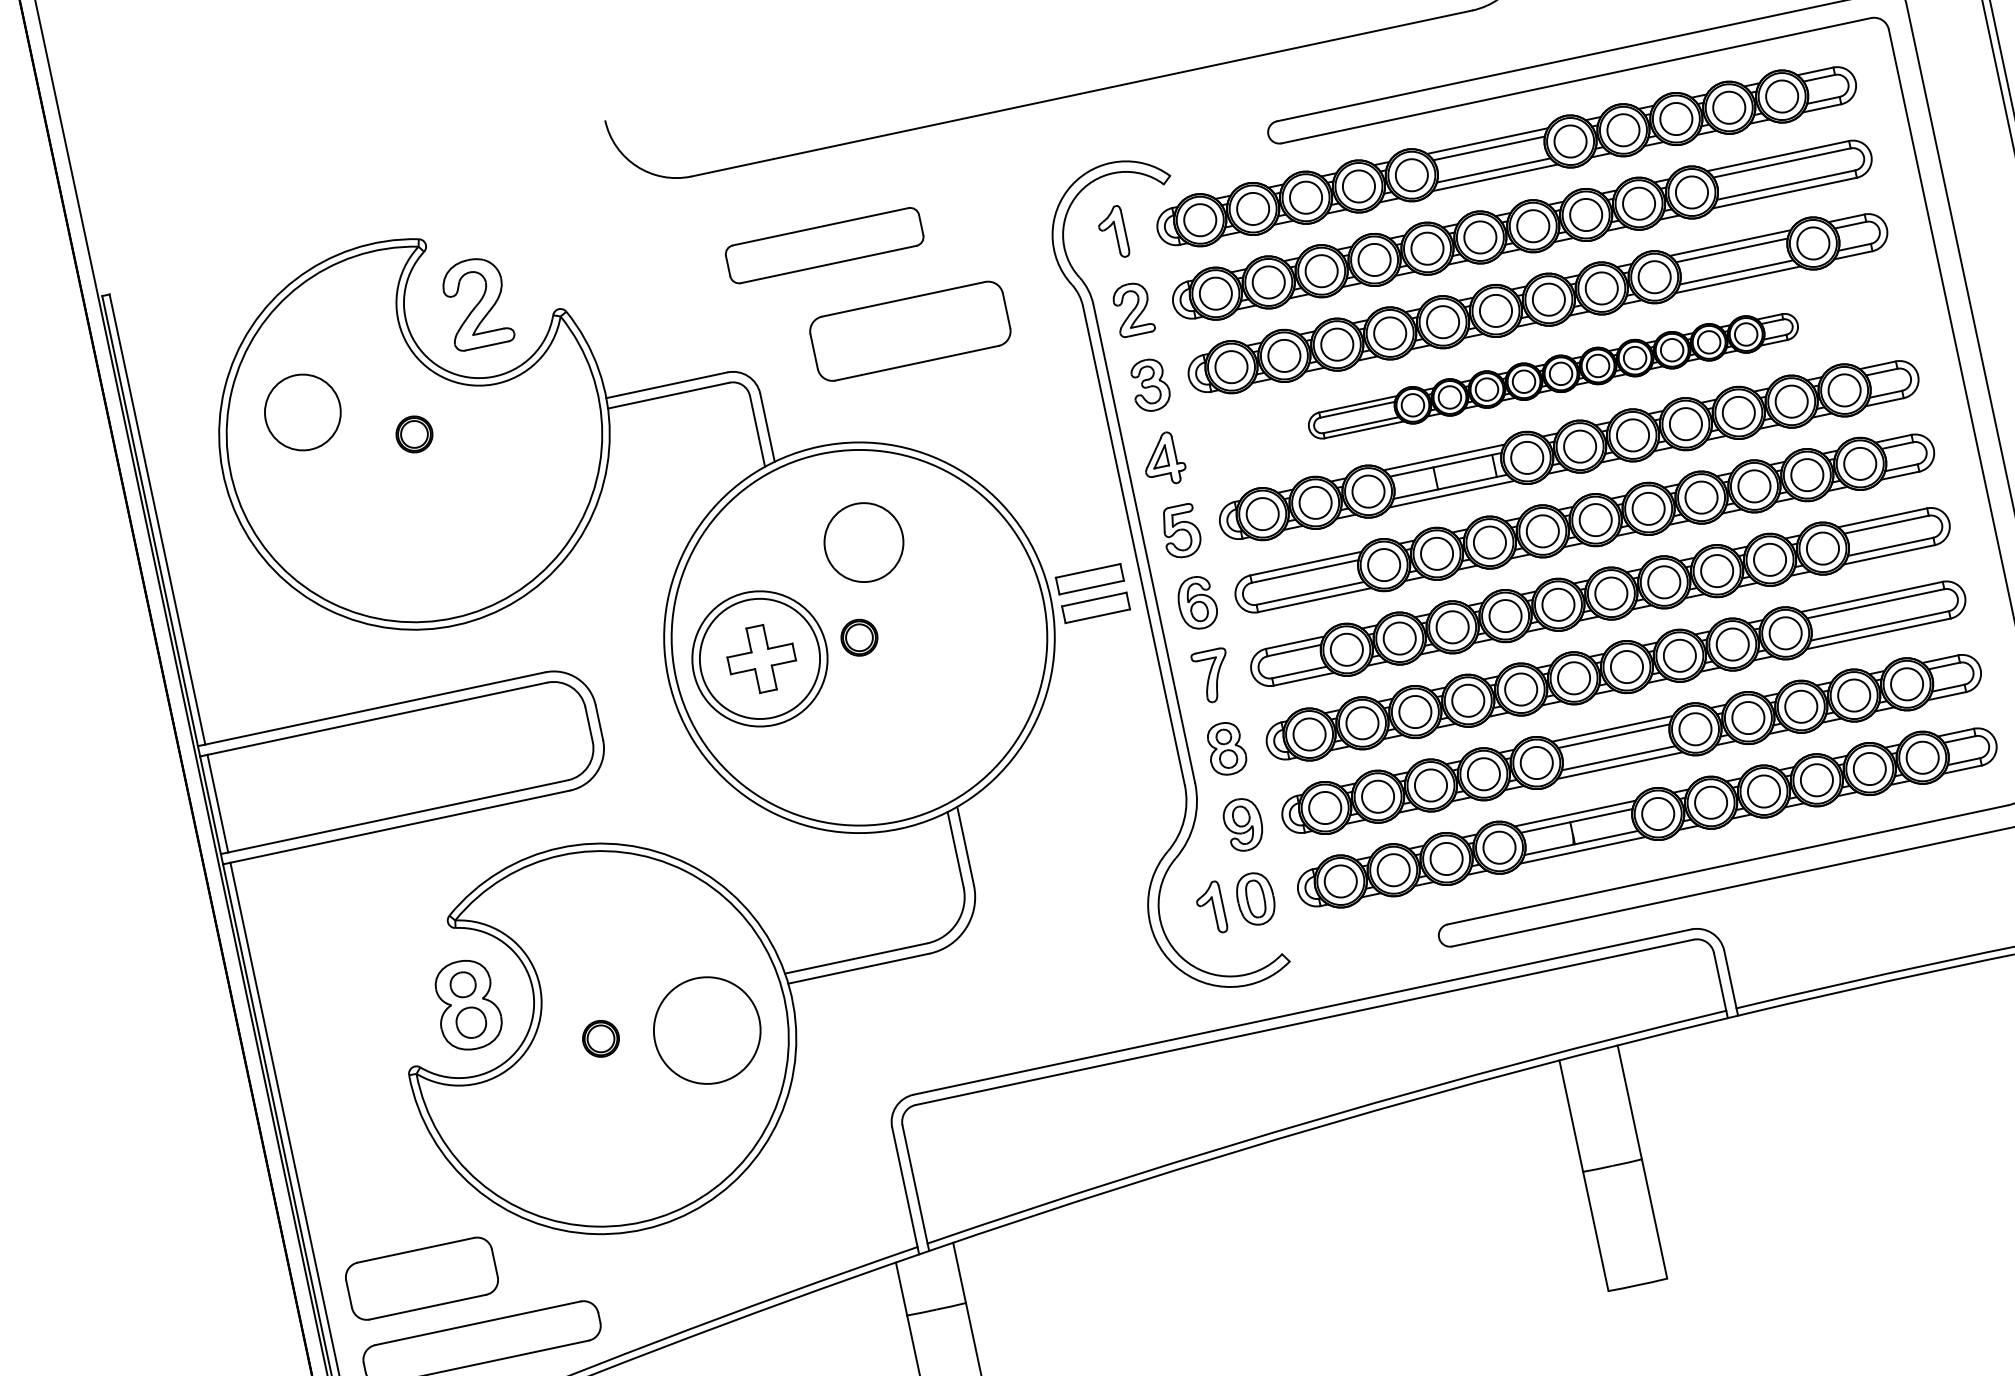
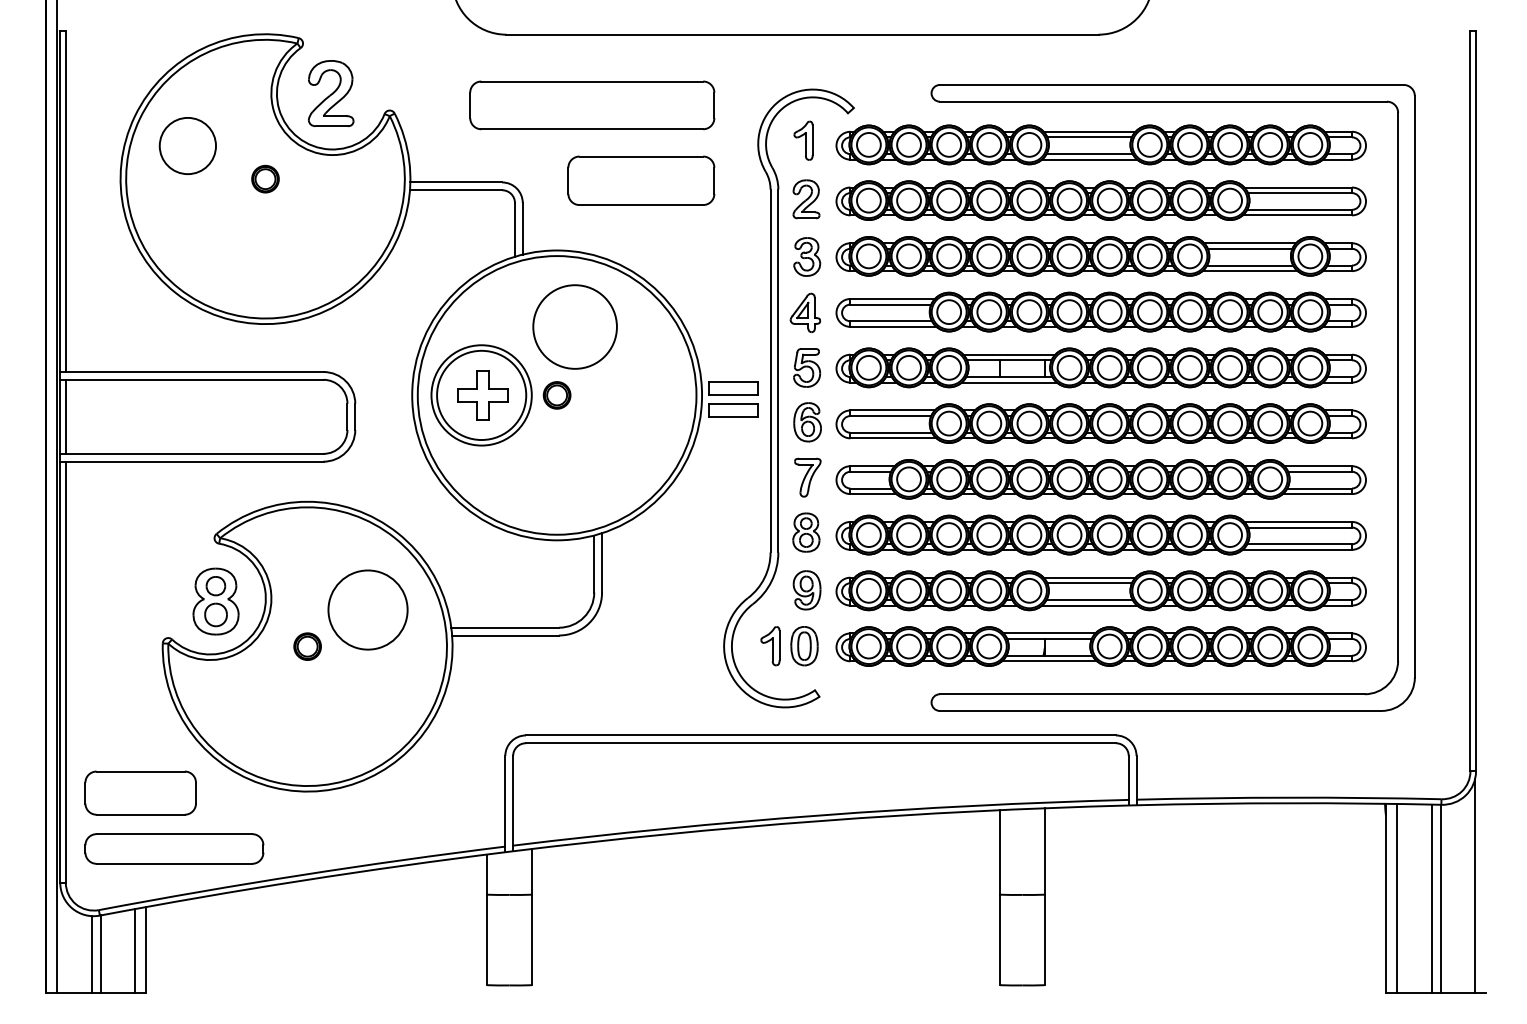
part: (824, 245) -> (592, 105), size x1.67
part: (1552, 374) -> (1100, 311), size x1.43
circle: (863, 542) -> (574, 326), size x1.43
circle: (706, 1030) -> (367, 609), moved

